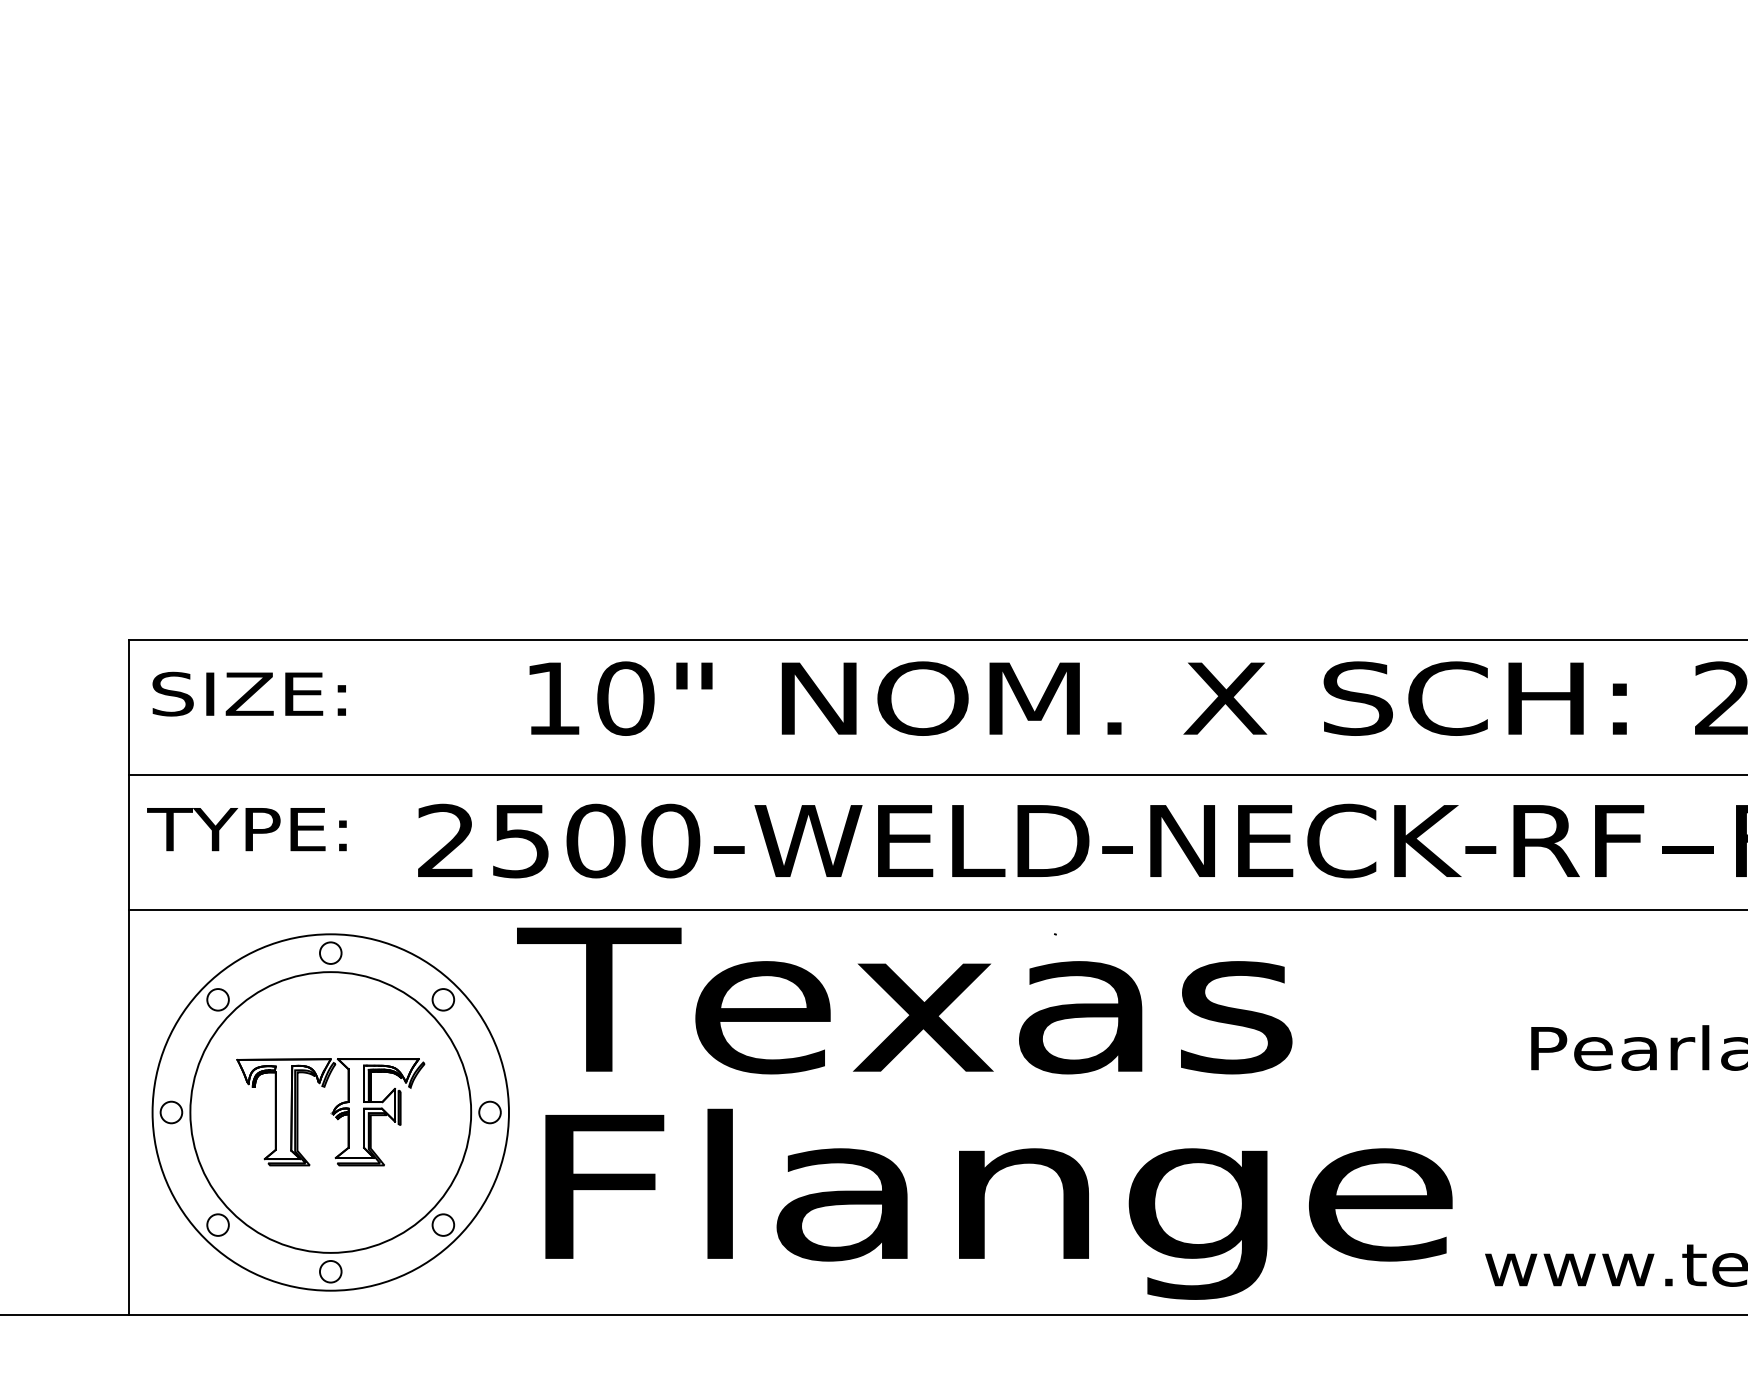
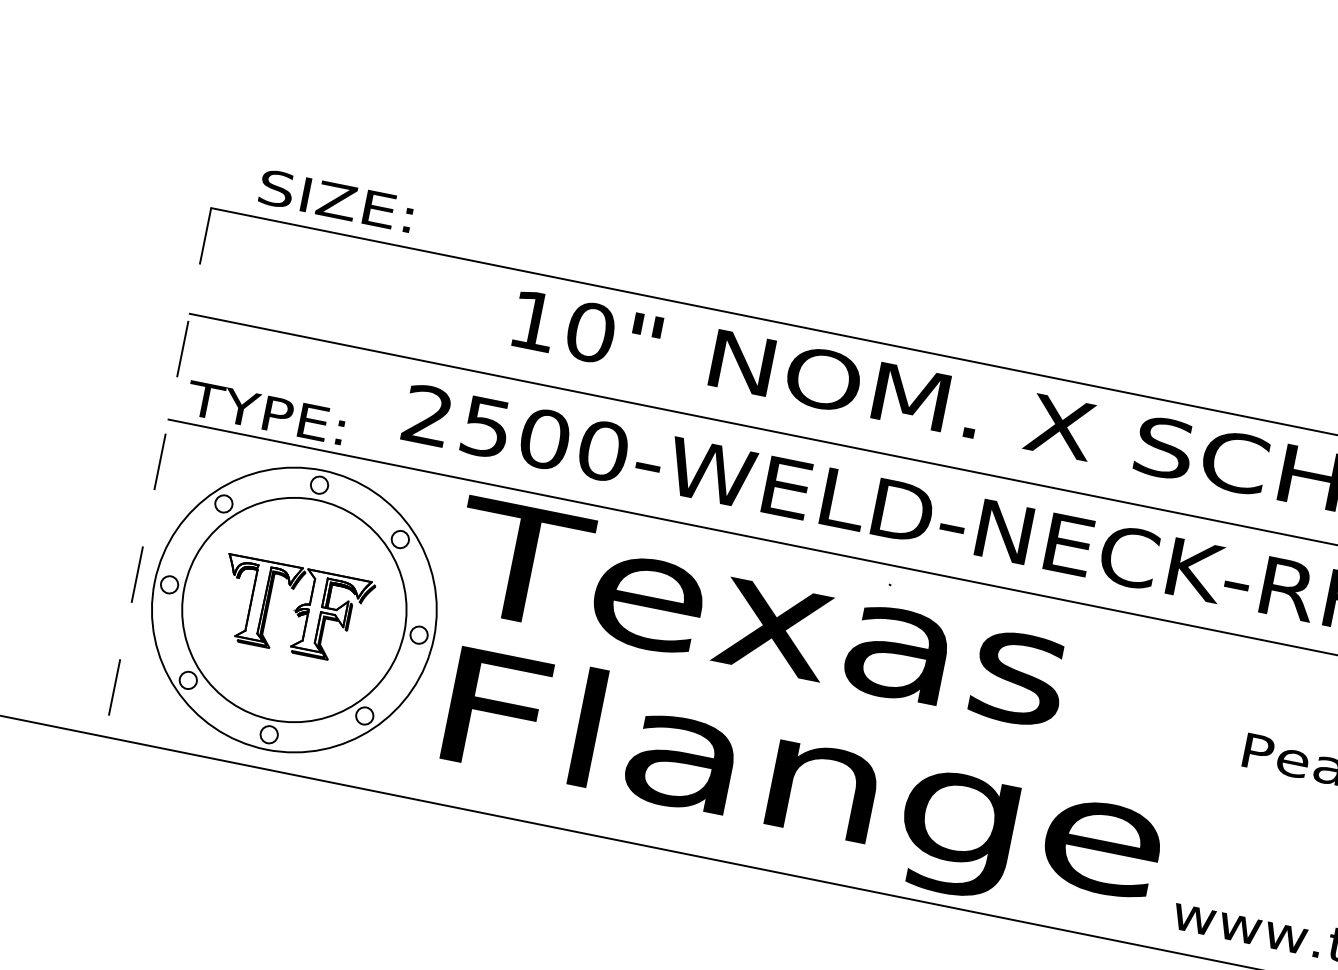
text: (248, 693) -> (336, 200), moved
text: (246, 829) -> (265, 412), moved
line: (129, 977) -> (158, 472), solid -> dashed

